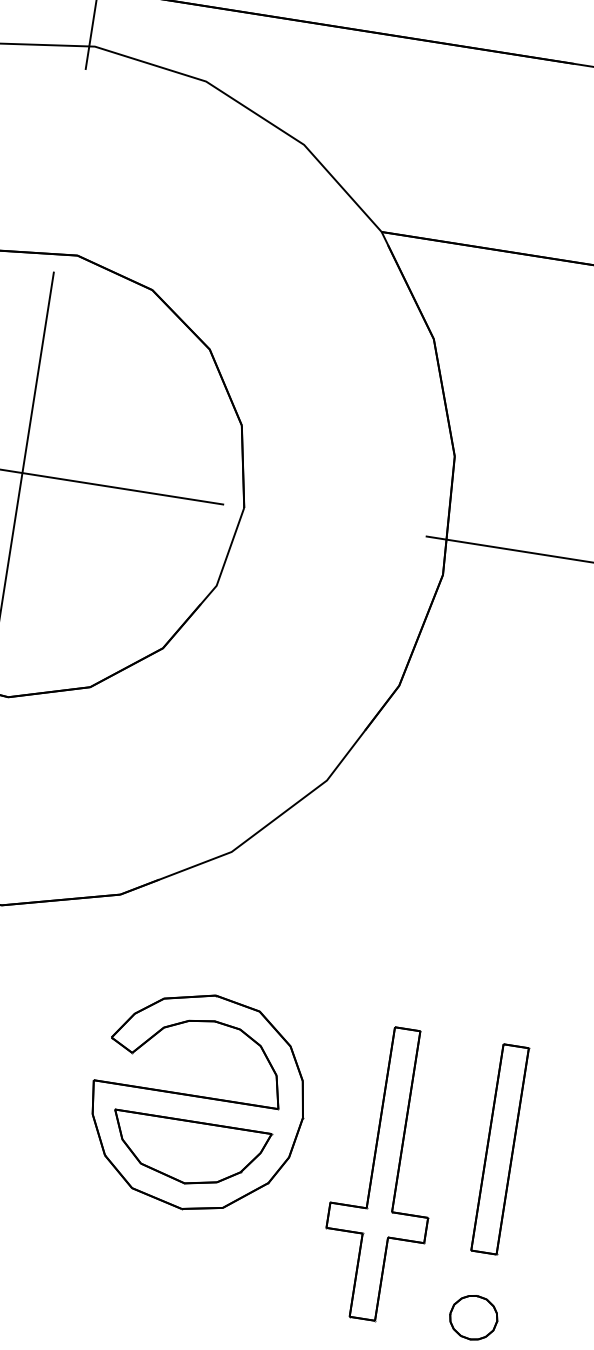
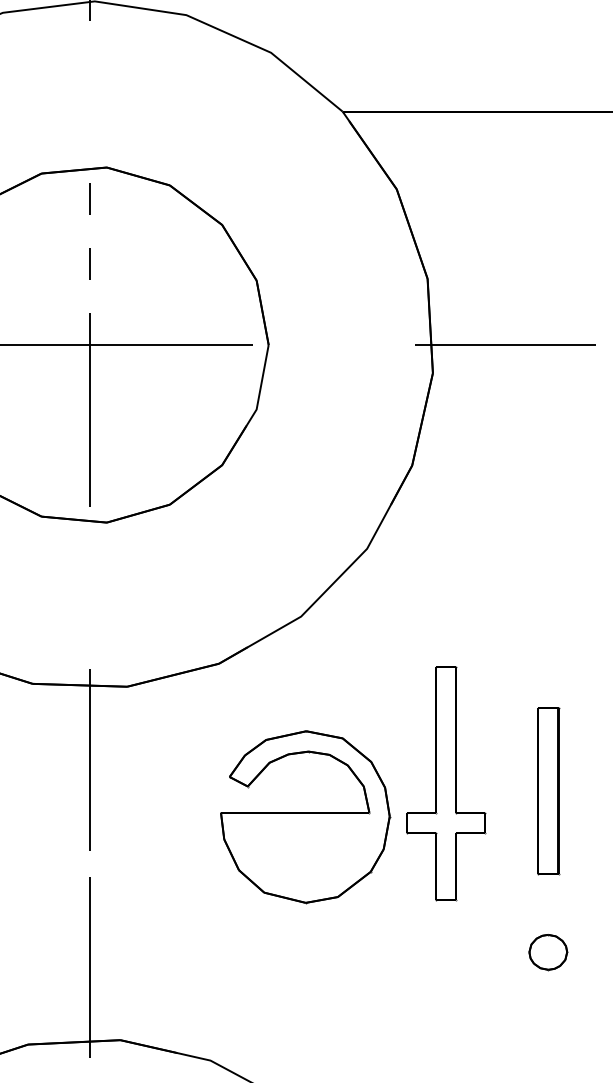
line: (38, 371) -> (90, 263), solid -> dashed
part: (500, 1150) -> (548, 791), moved
part: (188, 1153) -> (304, 858), removed
part: (385, 1174) -> (446, 783), moved

